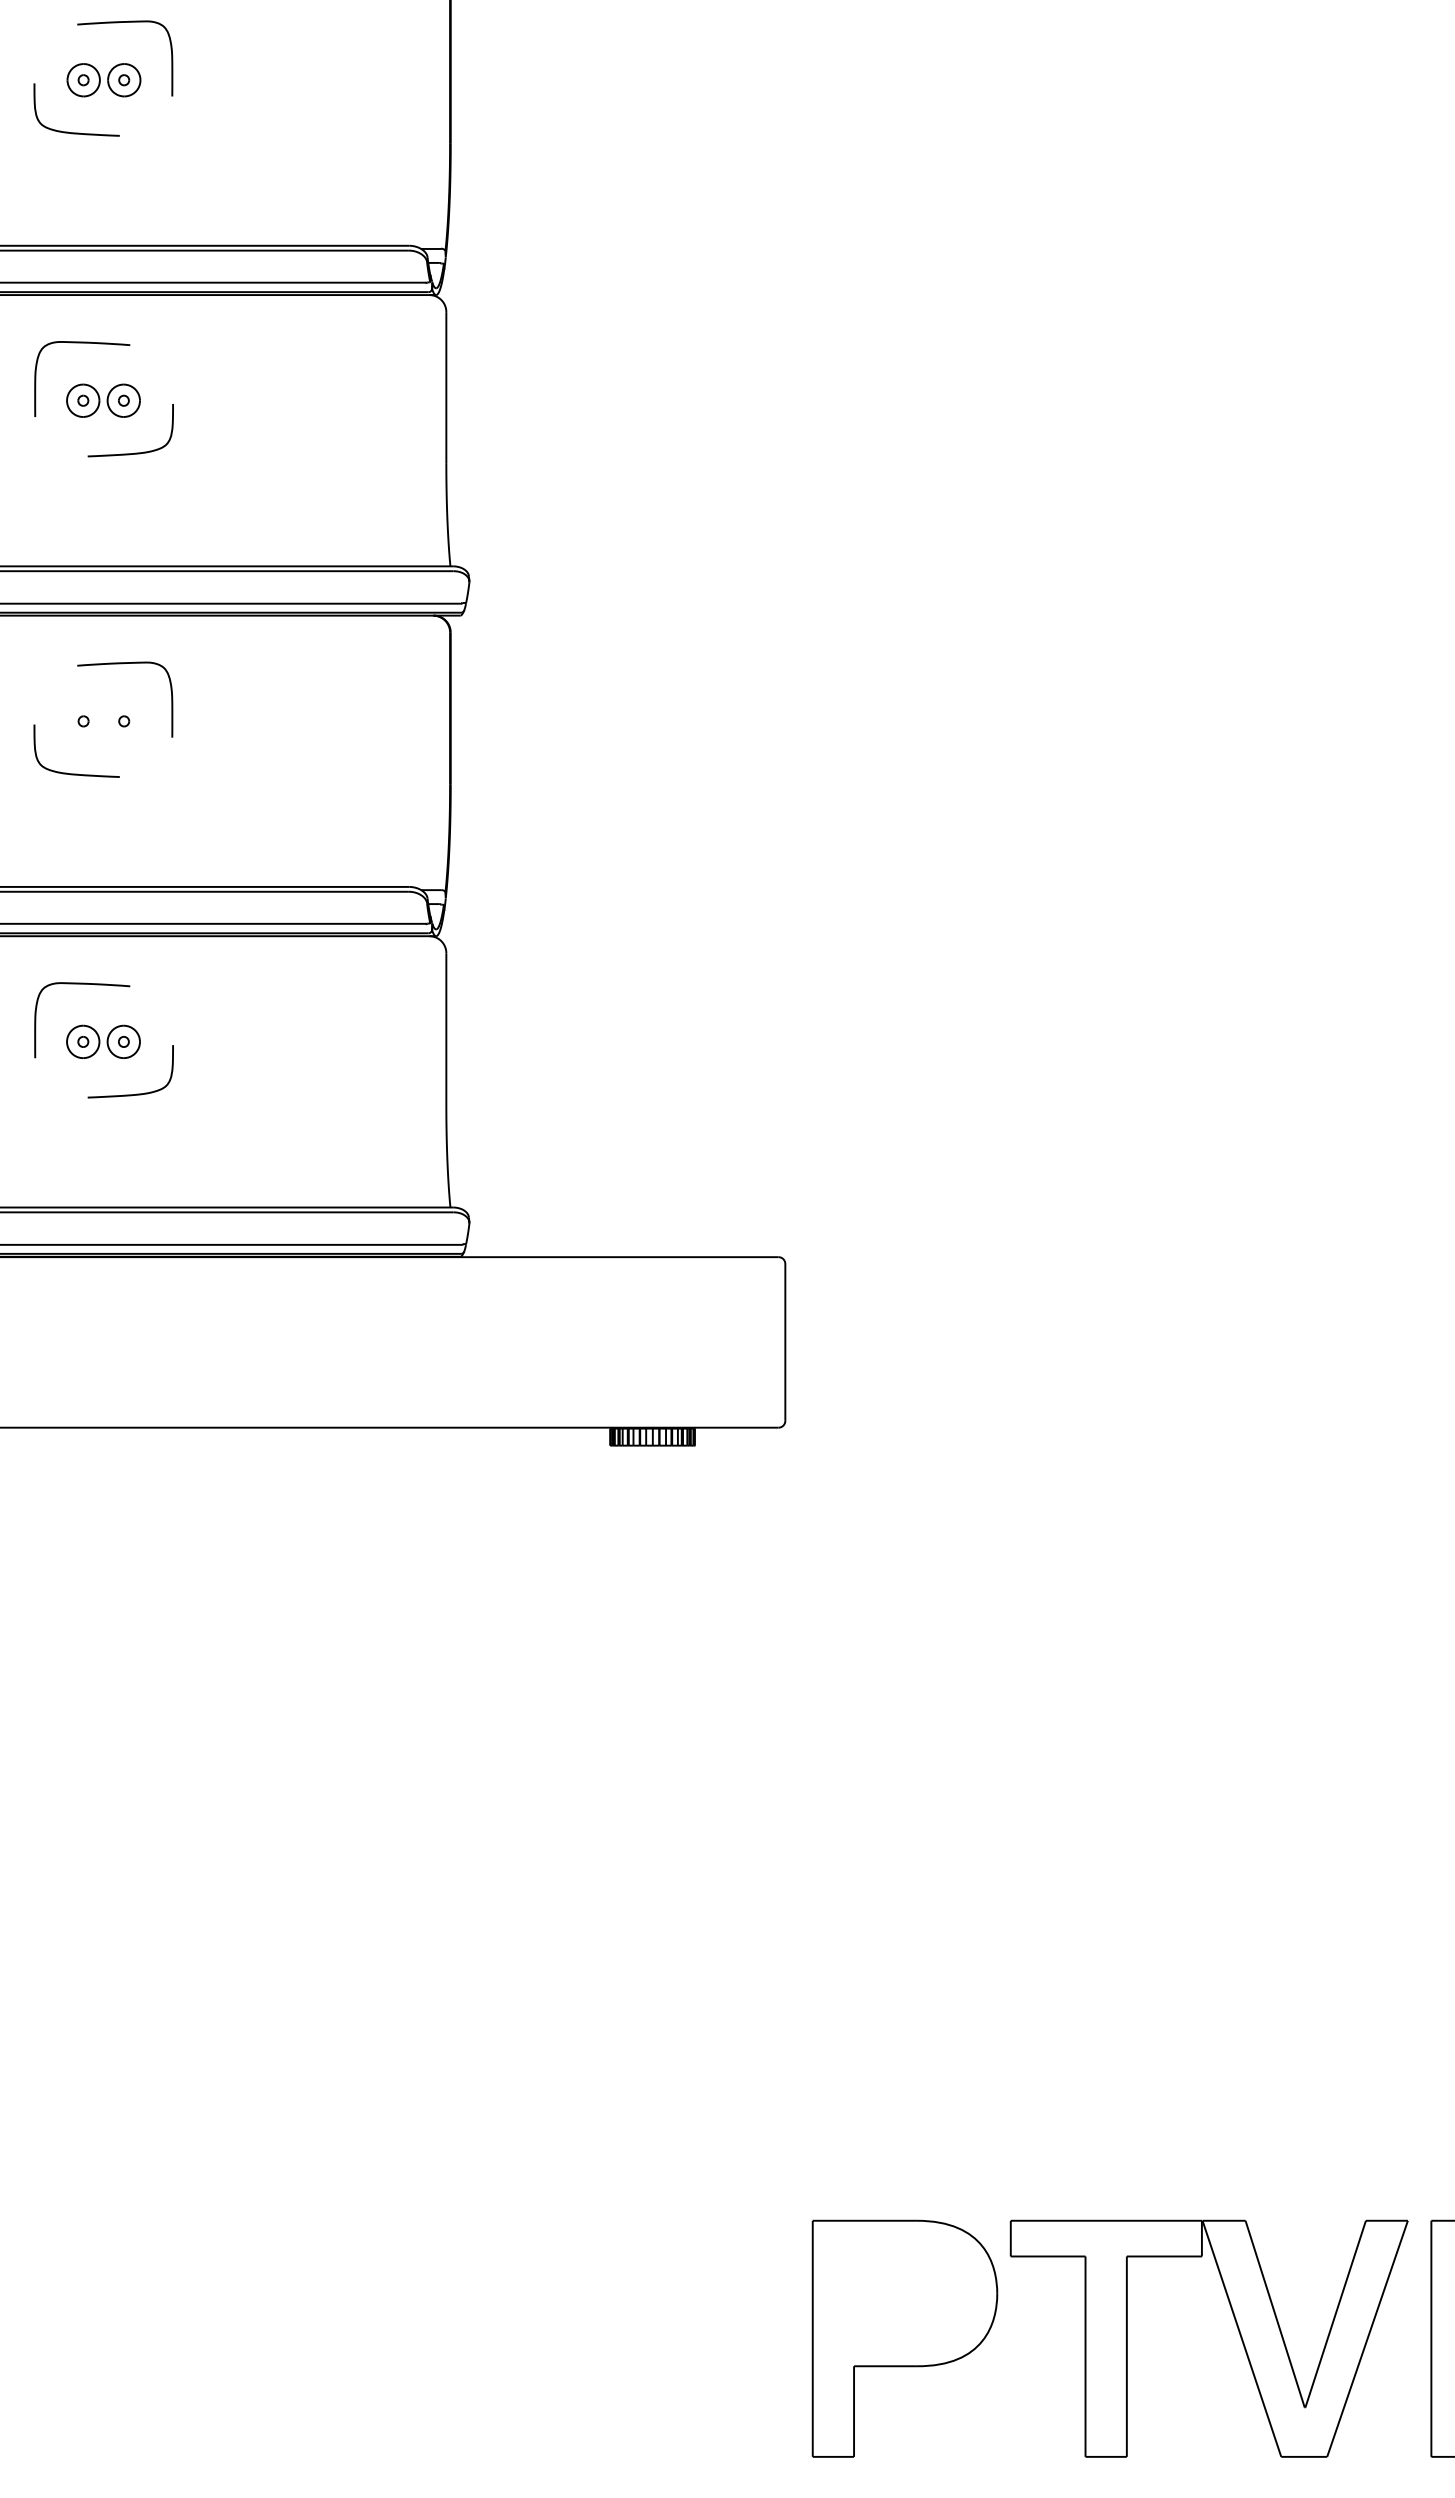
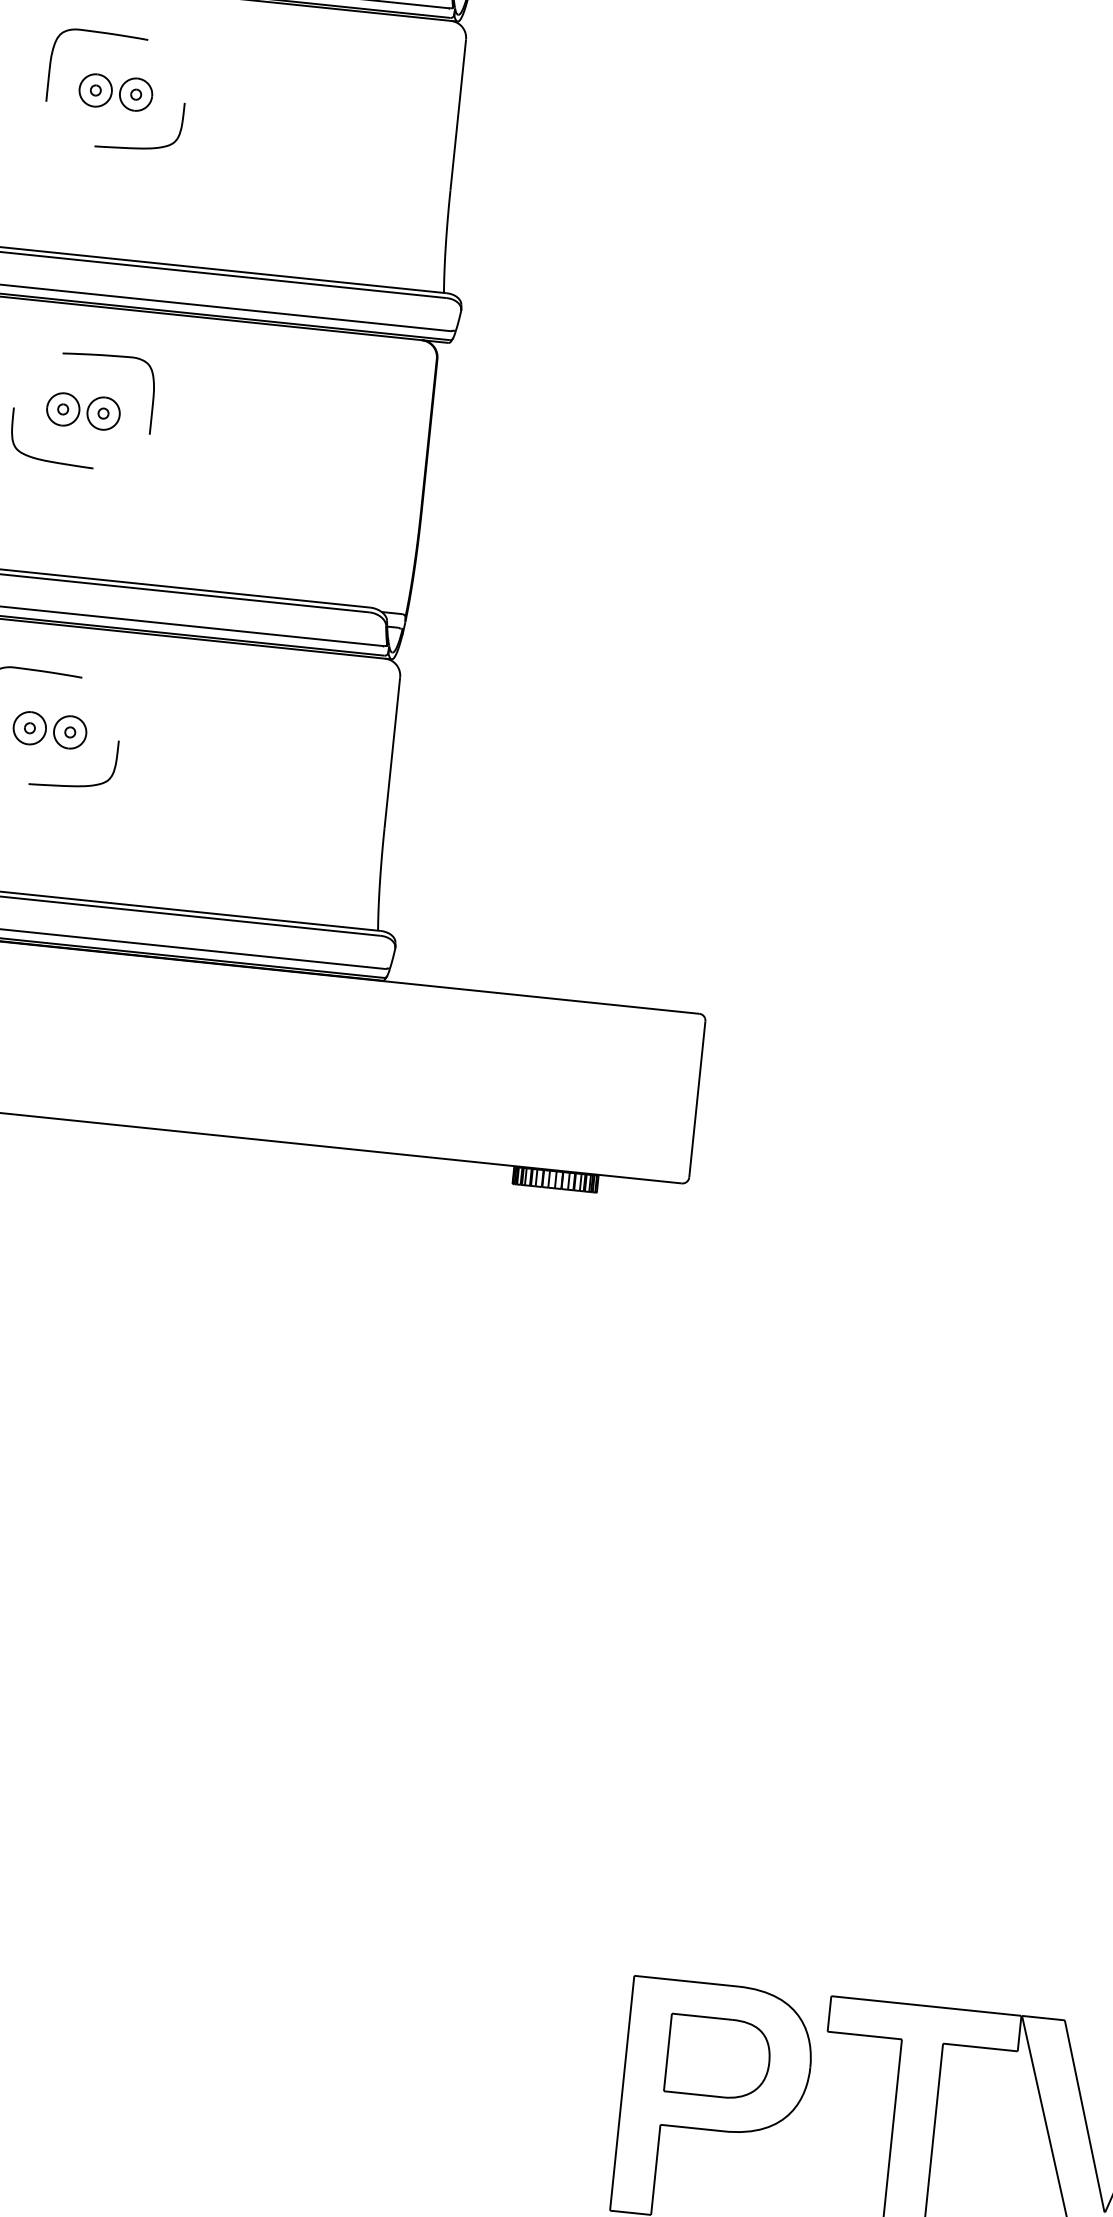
part: (103, 721) -> (82, 411), added
part: (904, 2293) -> (718, 2057), added

